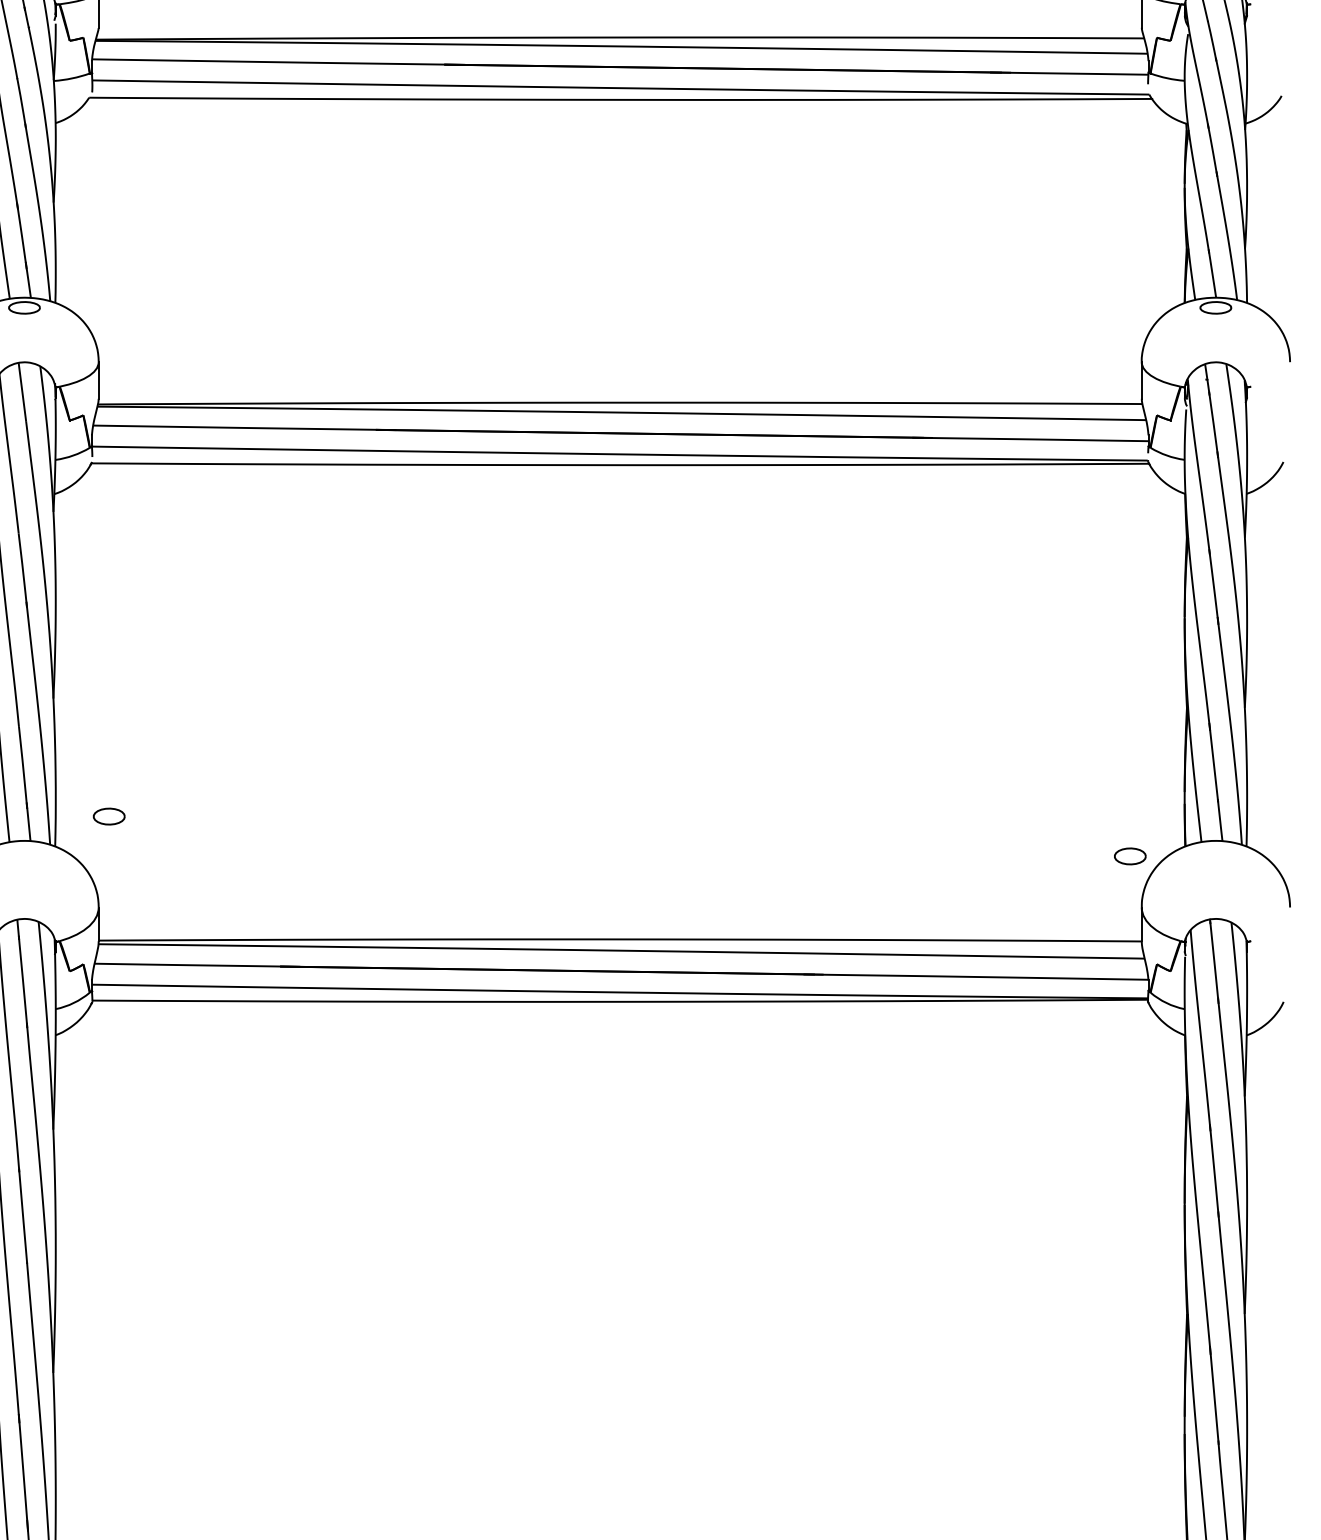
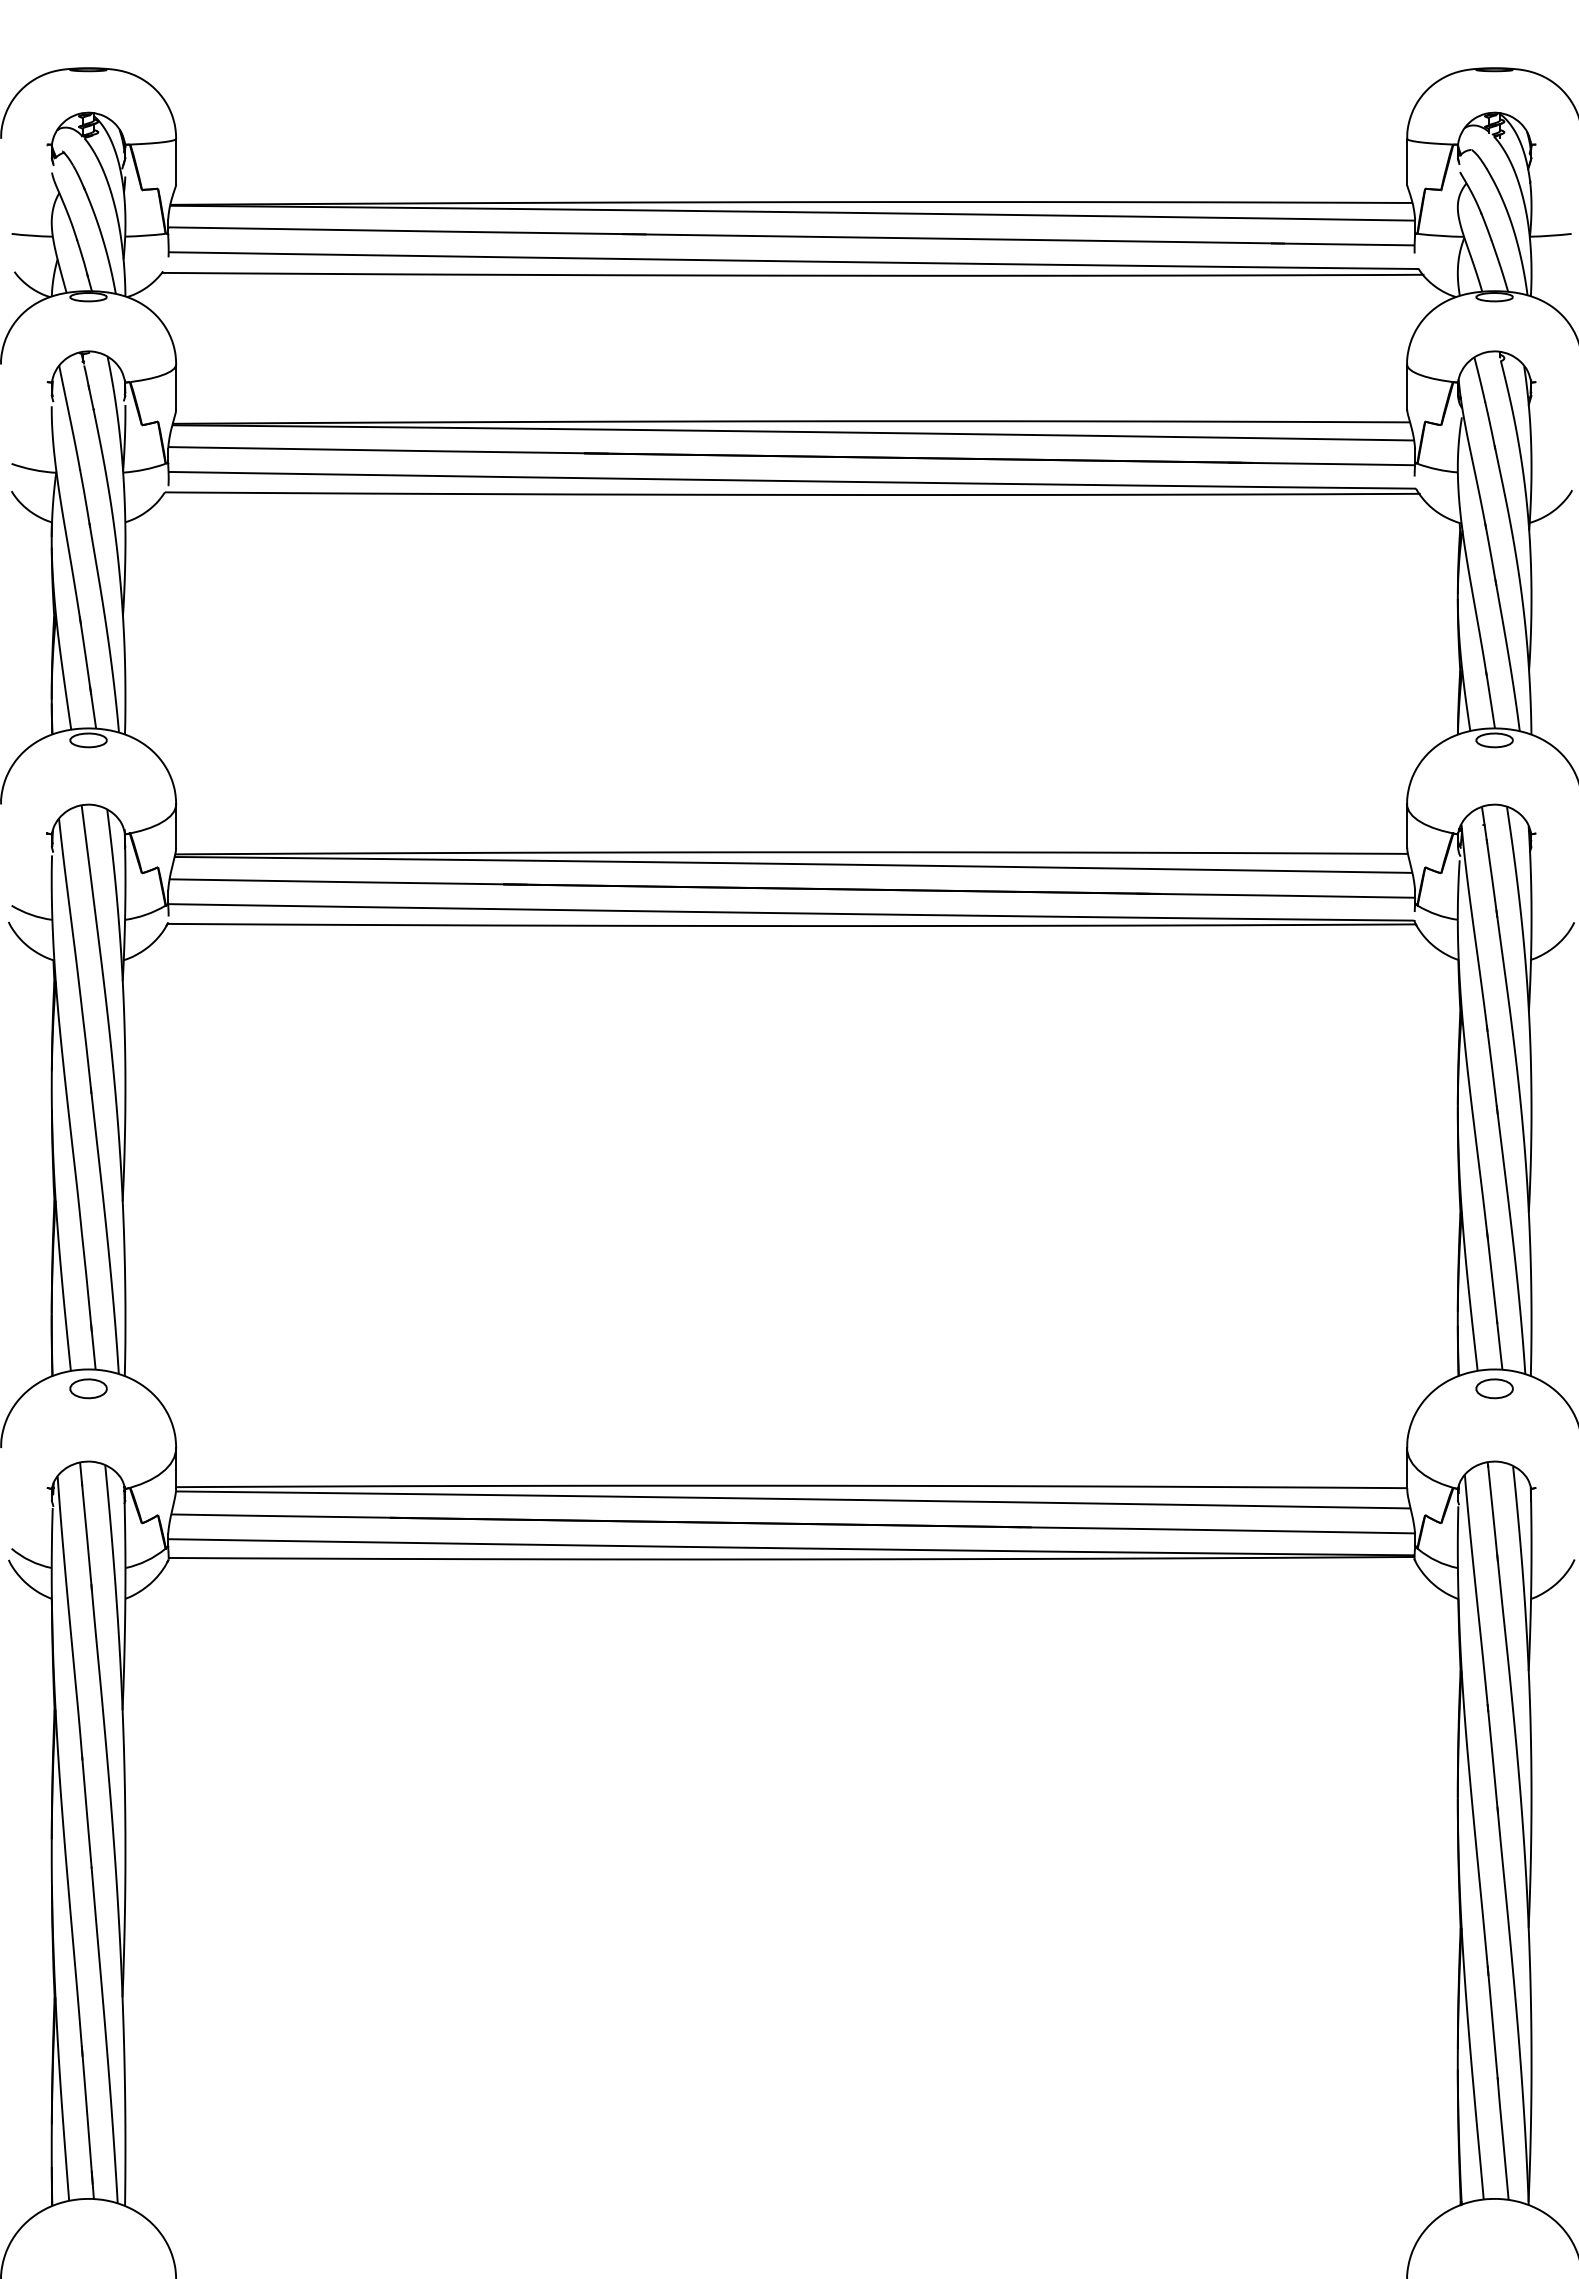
part: (109, 816) -> (88, 1388), moved
part: (1130, 856) -> (1494, 1388), moved

